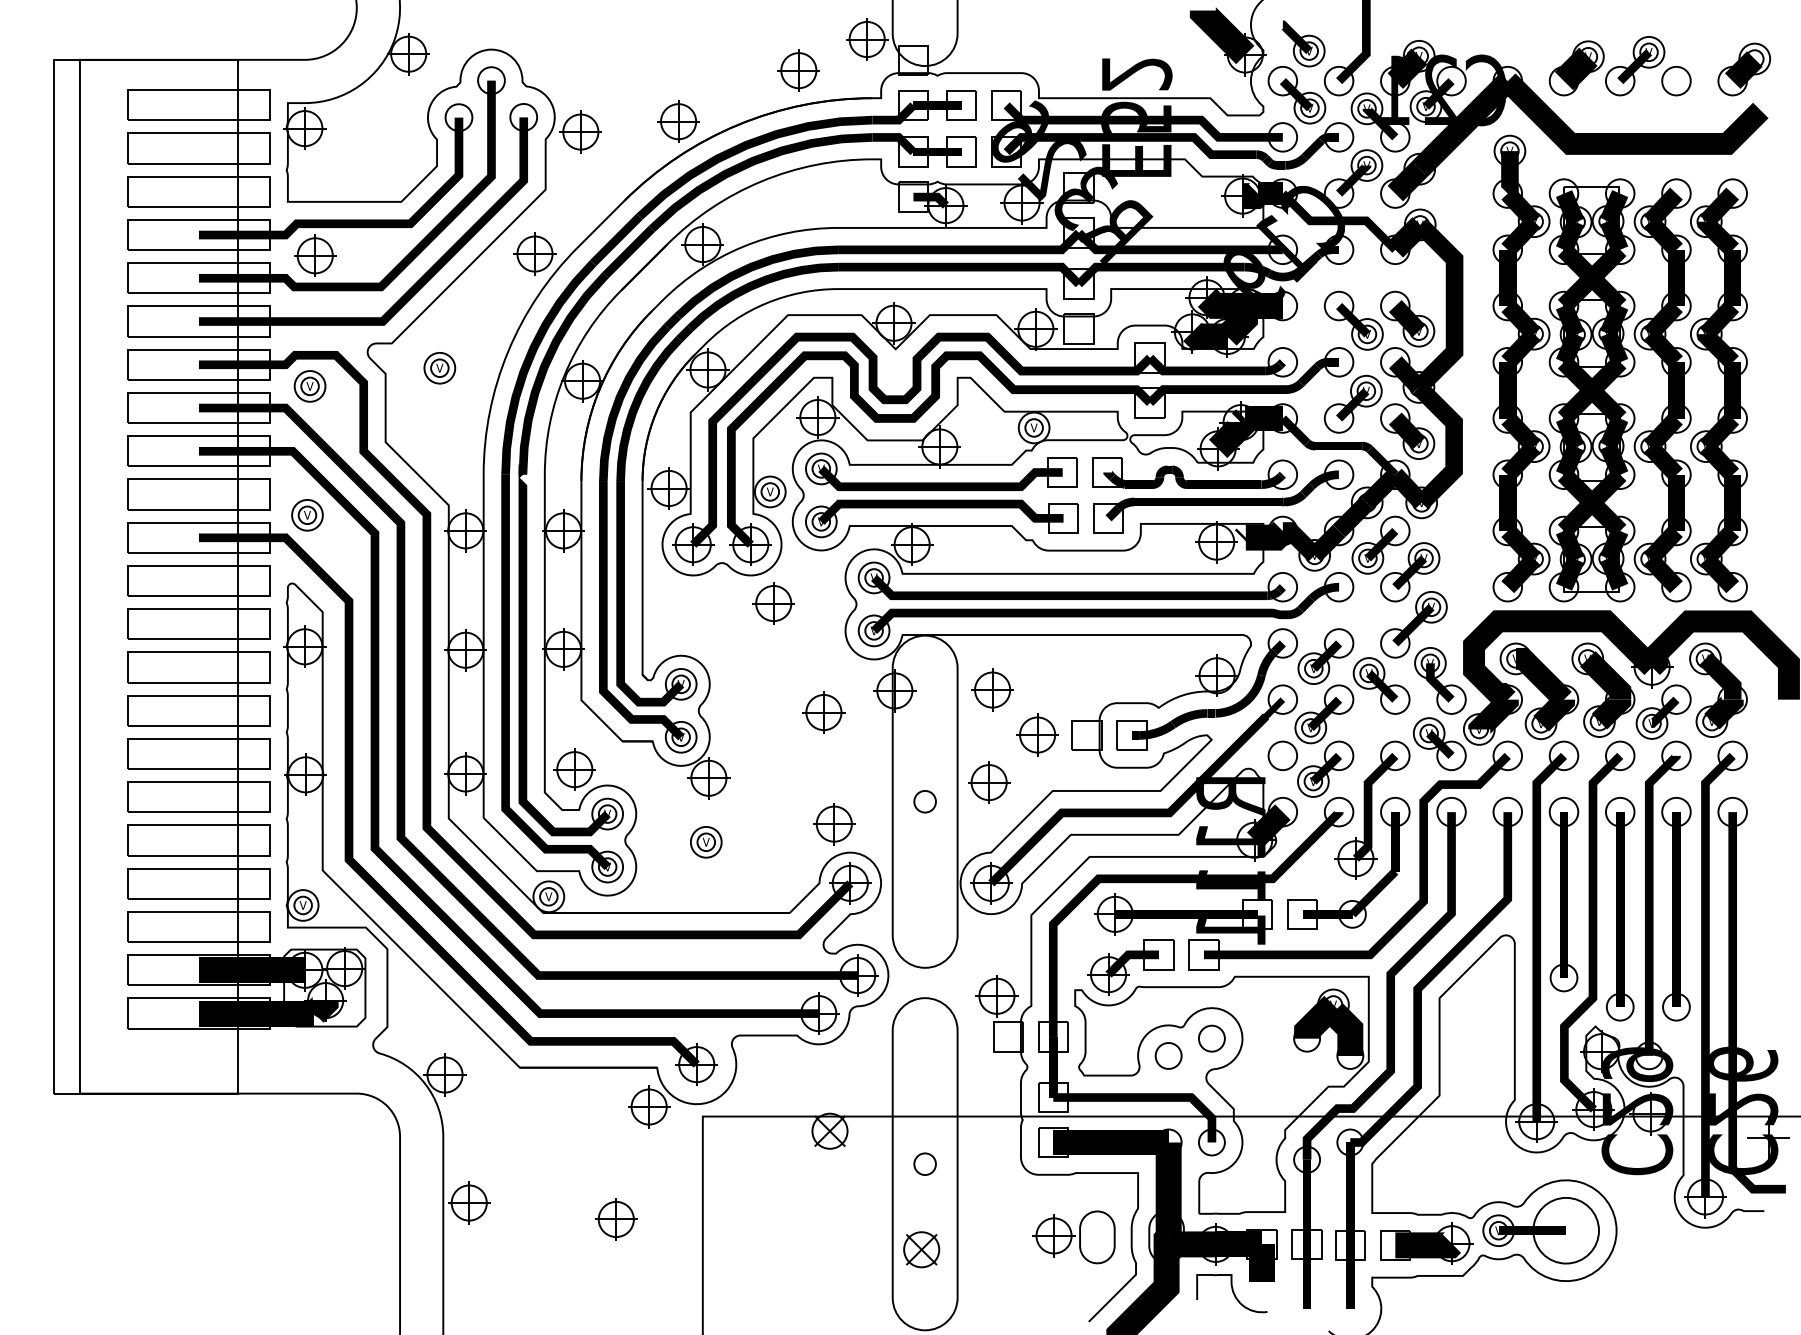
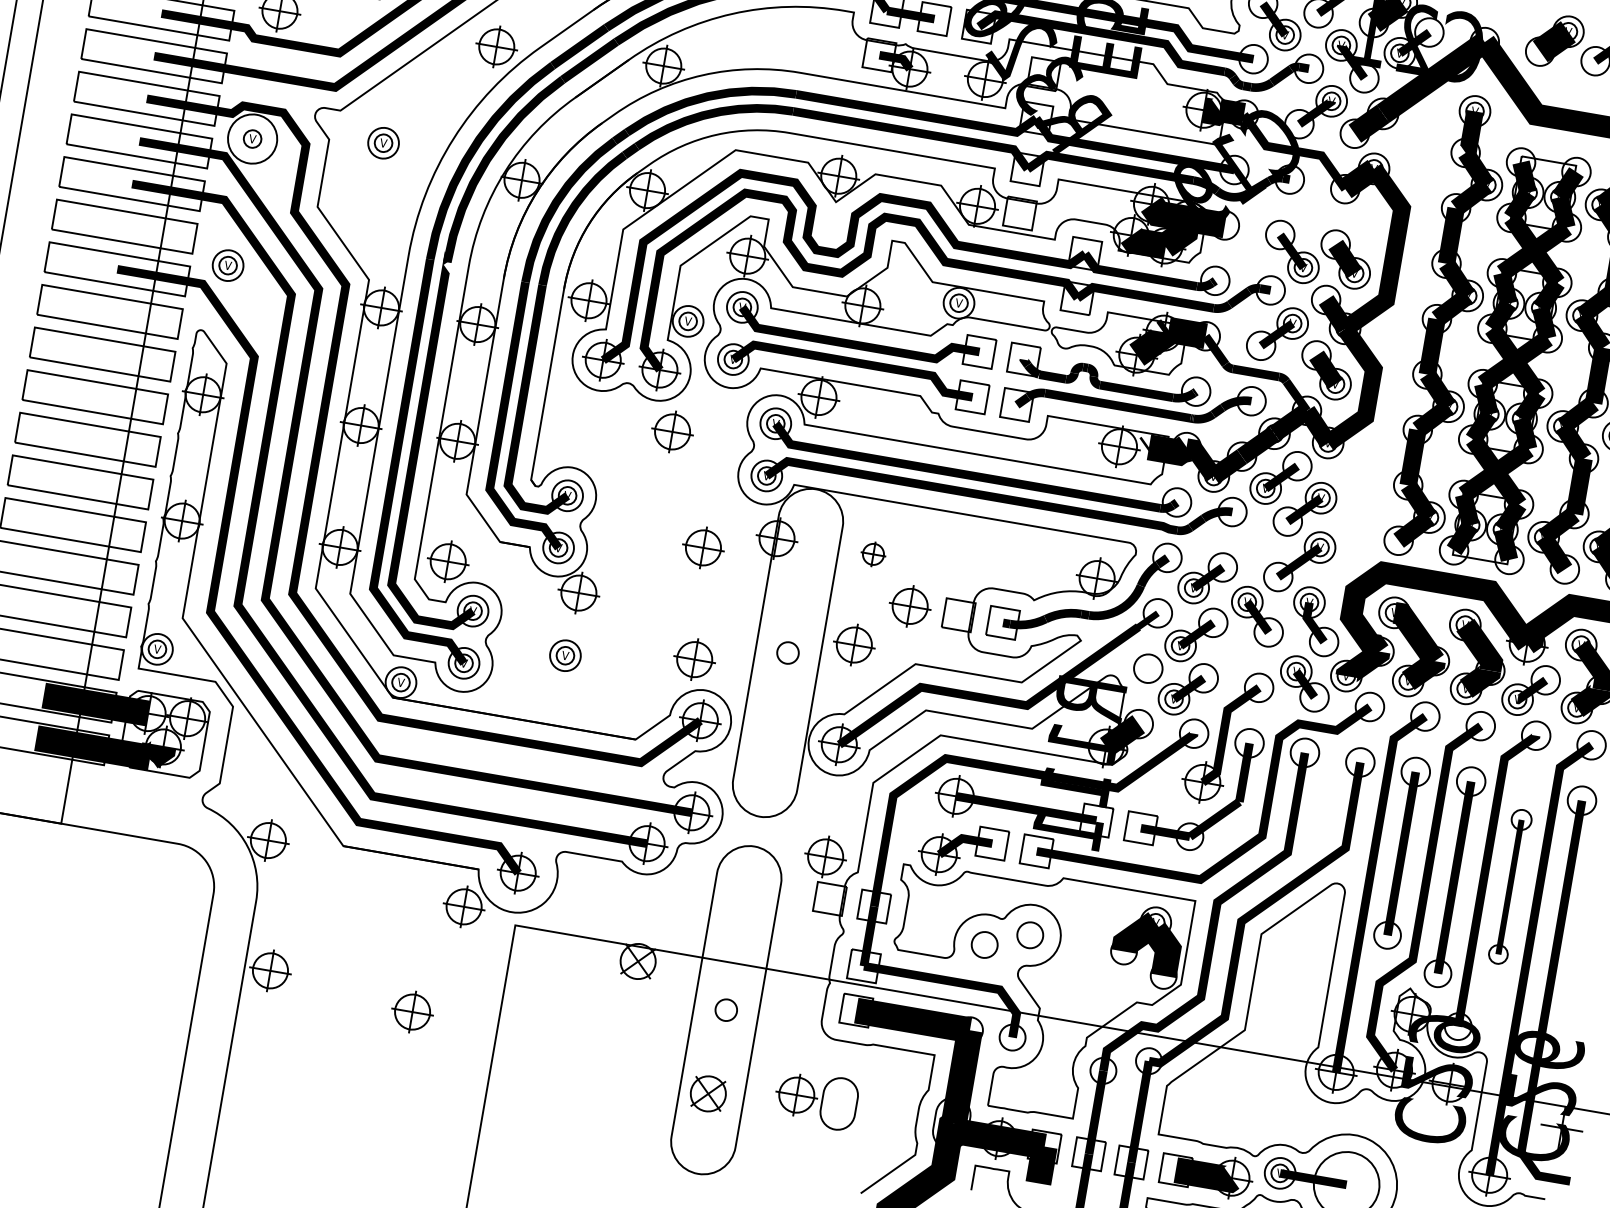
circle: (309, 386) -> (252, 139), size x1.6
part: (992, 689) -> (873, 553), size x0.6
part: (1676, 909) -> (1510, 887), size x0.7
part: (1073, 1237) -> (815, 1100), moved

